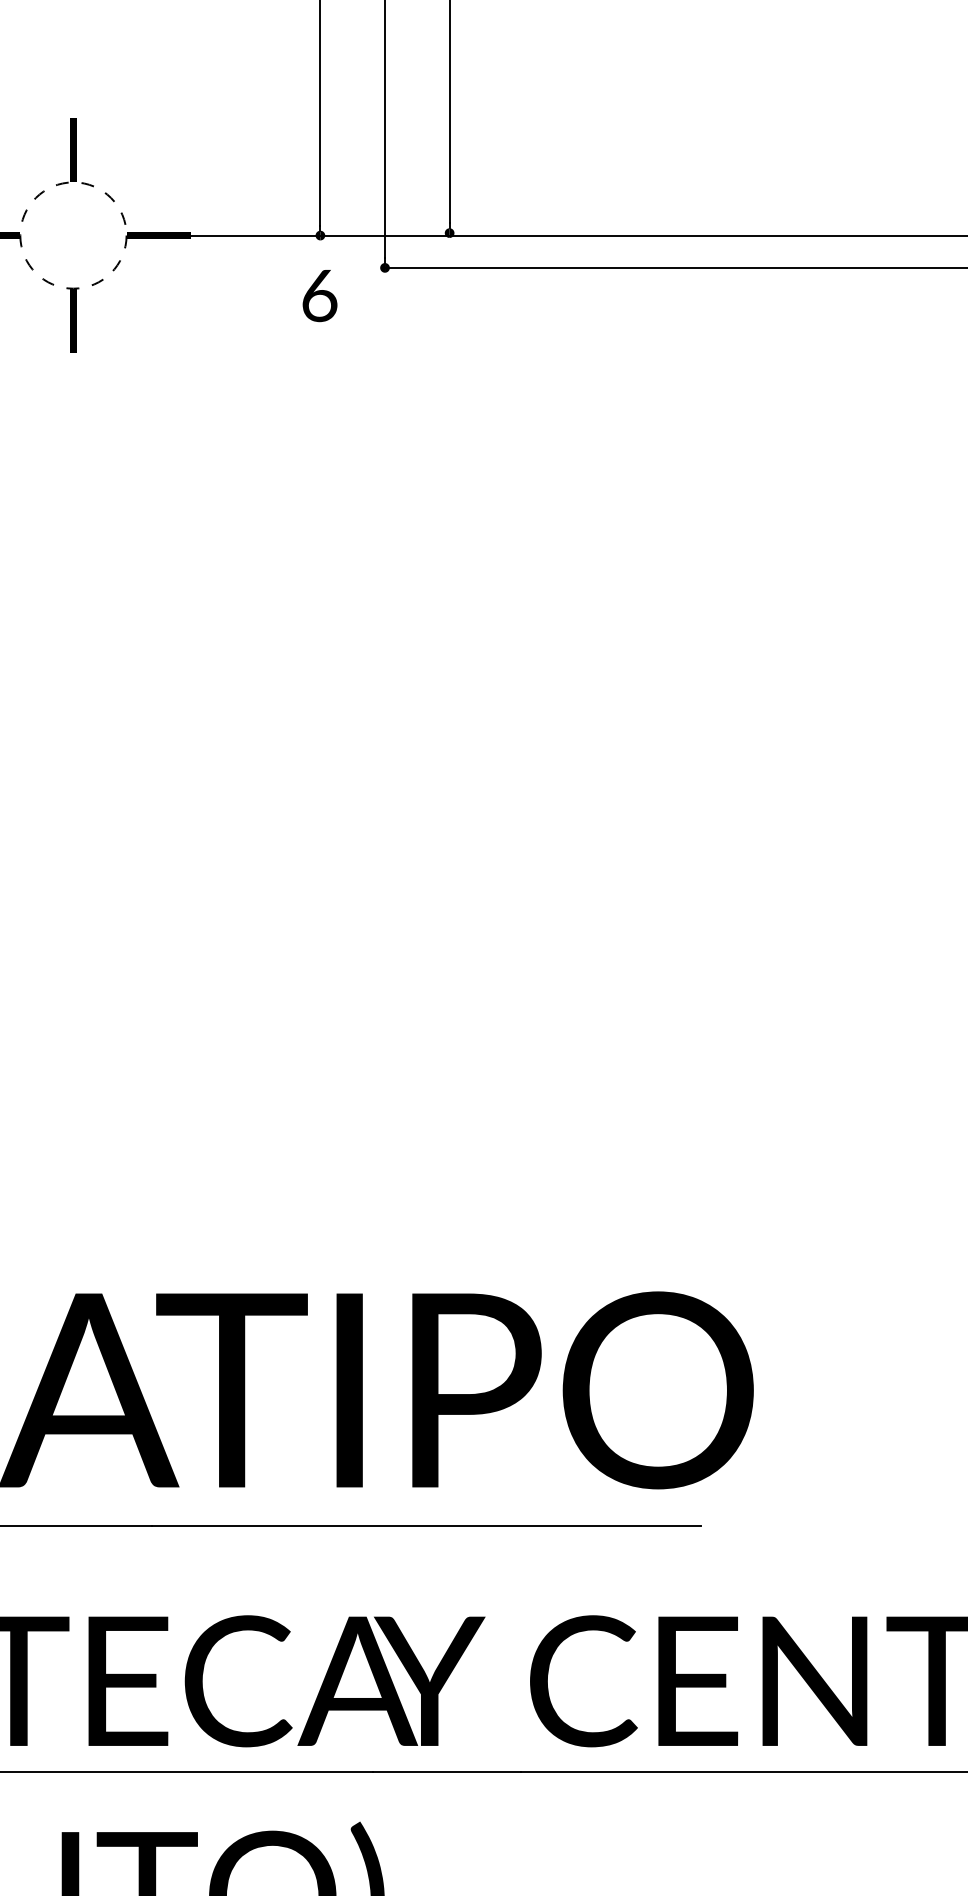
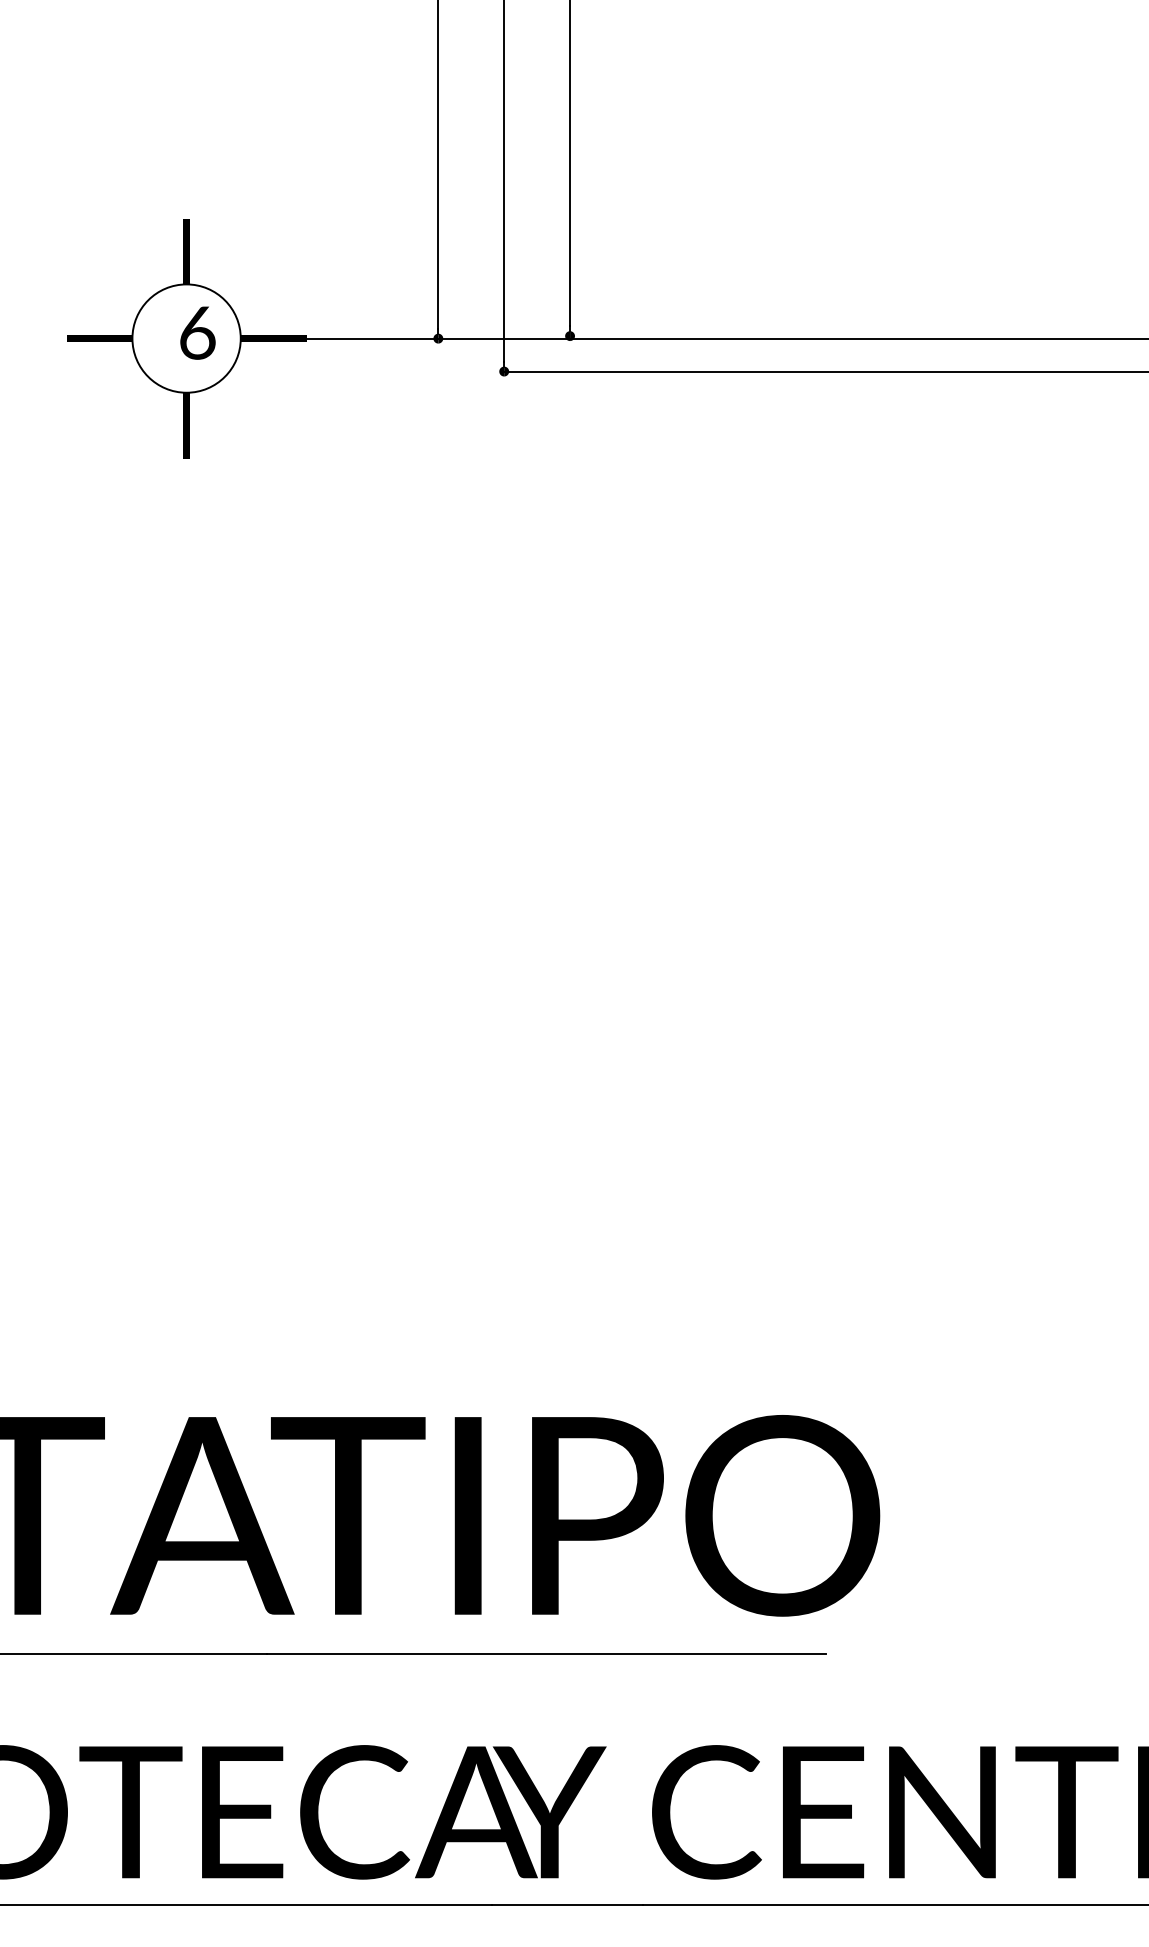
circle: (73, 235) -> (186, 338), dashed -> solid
text: (319, 295) -> (197, 332), moved

